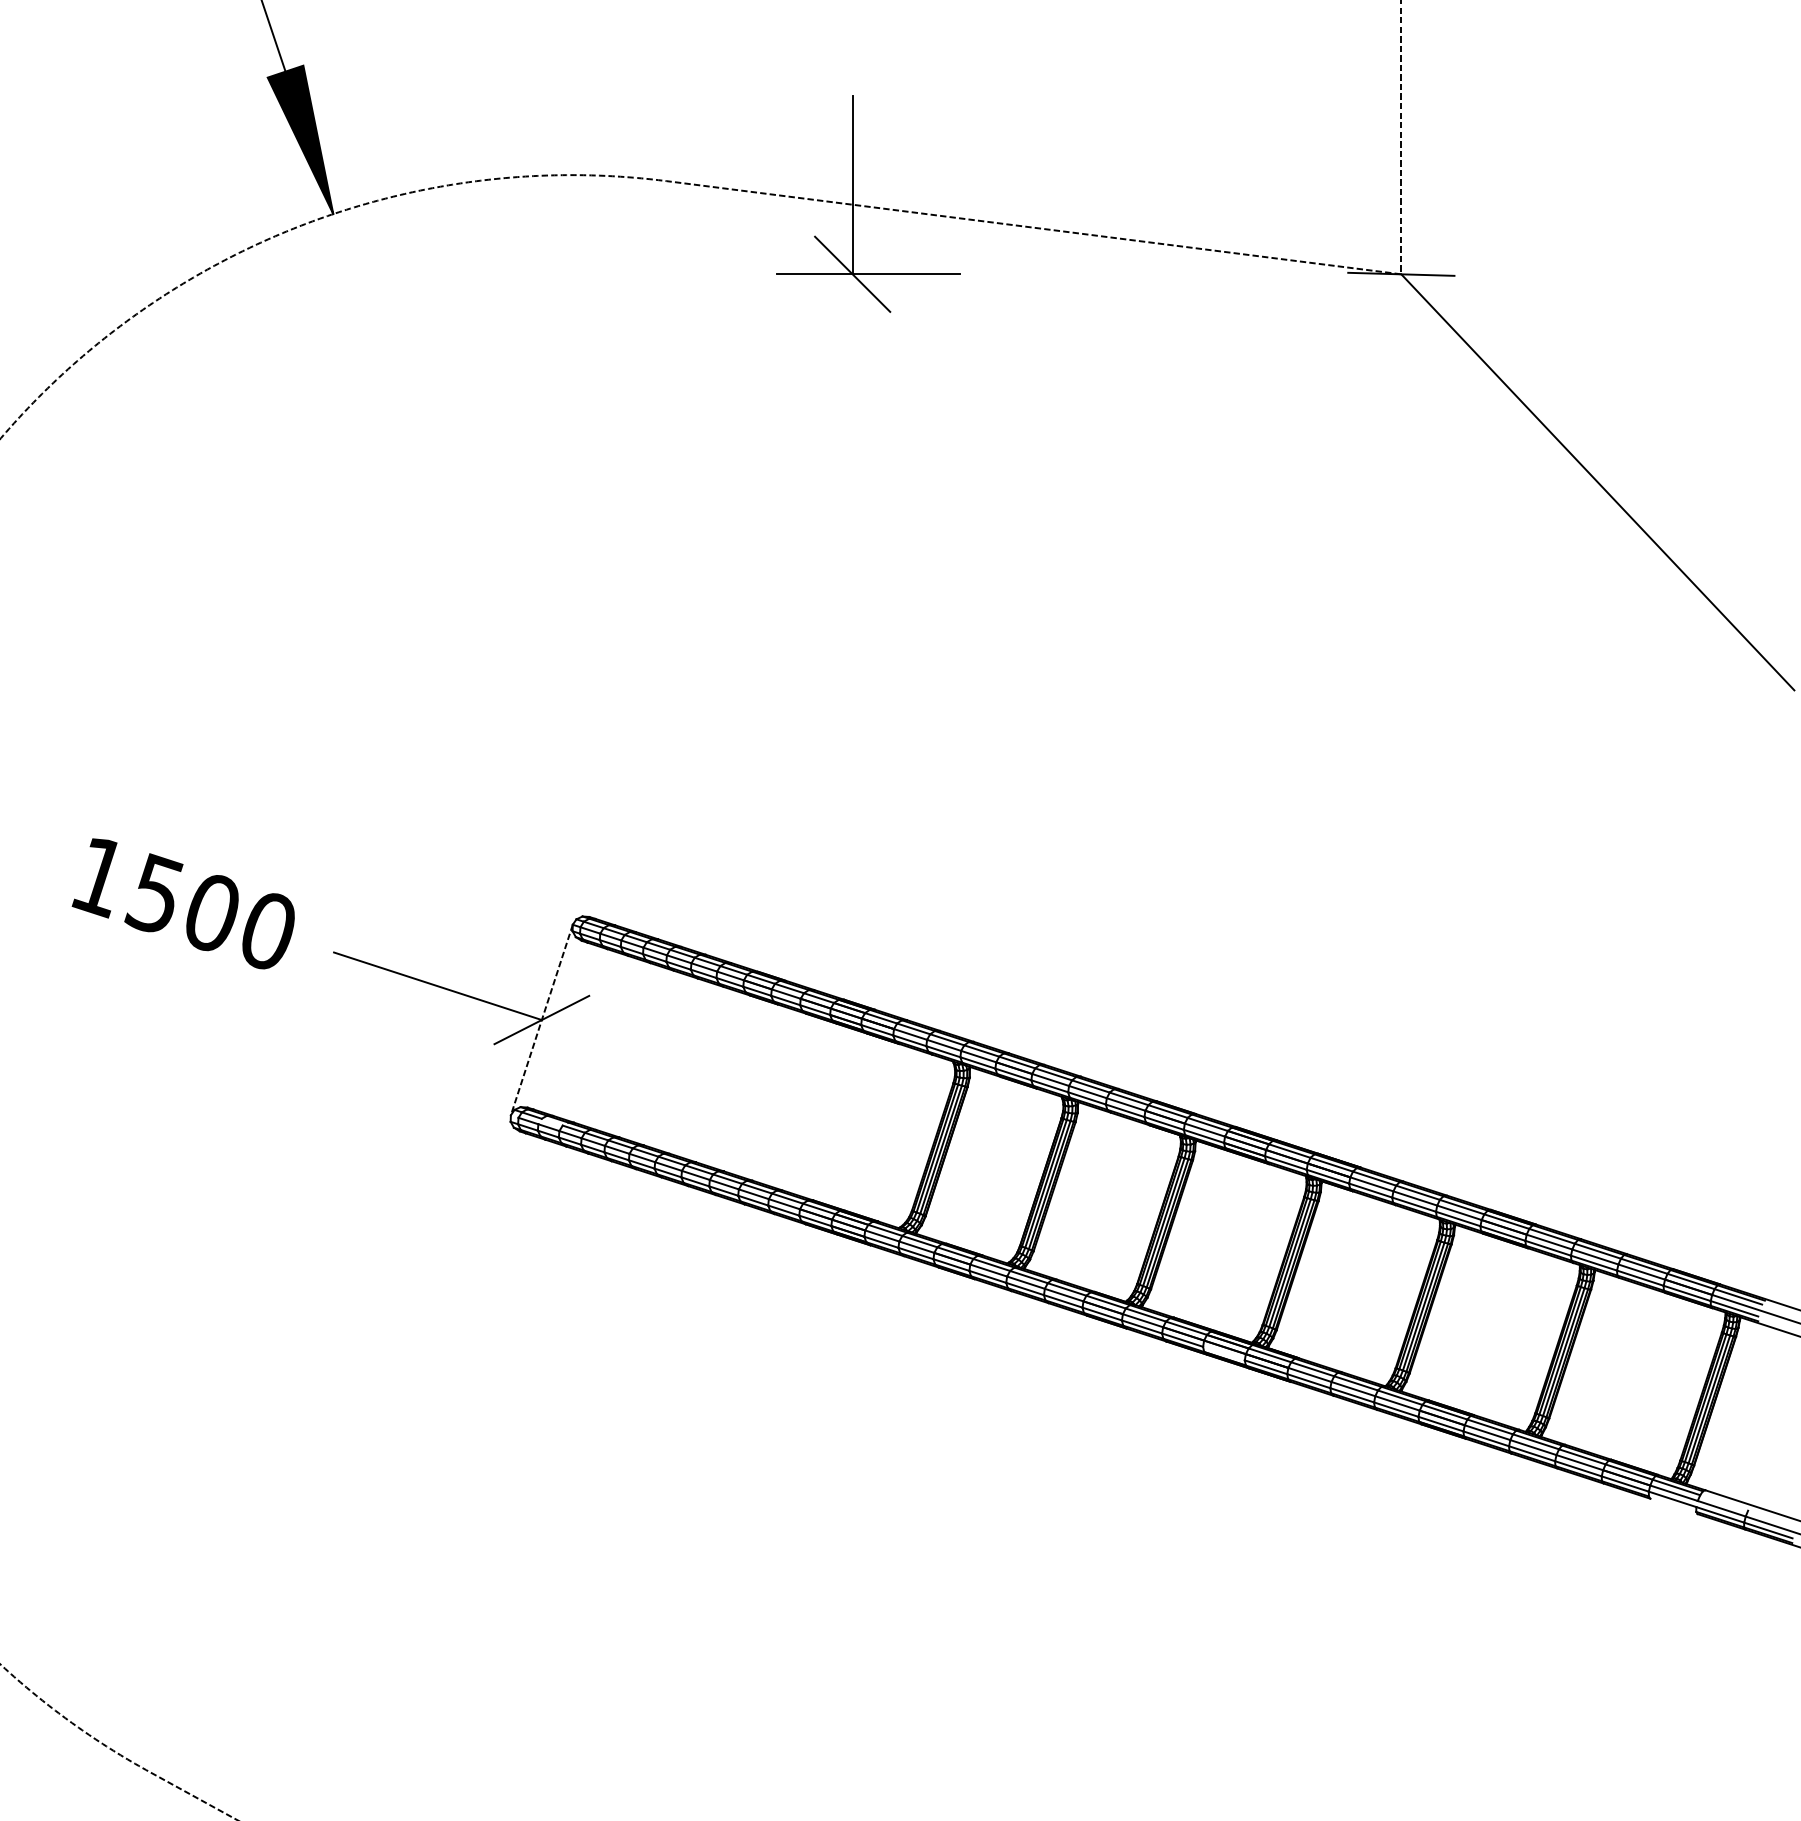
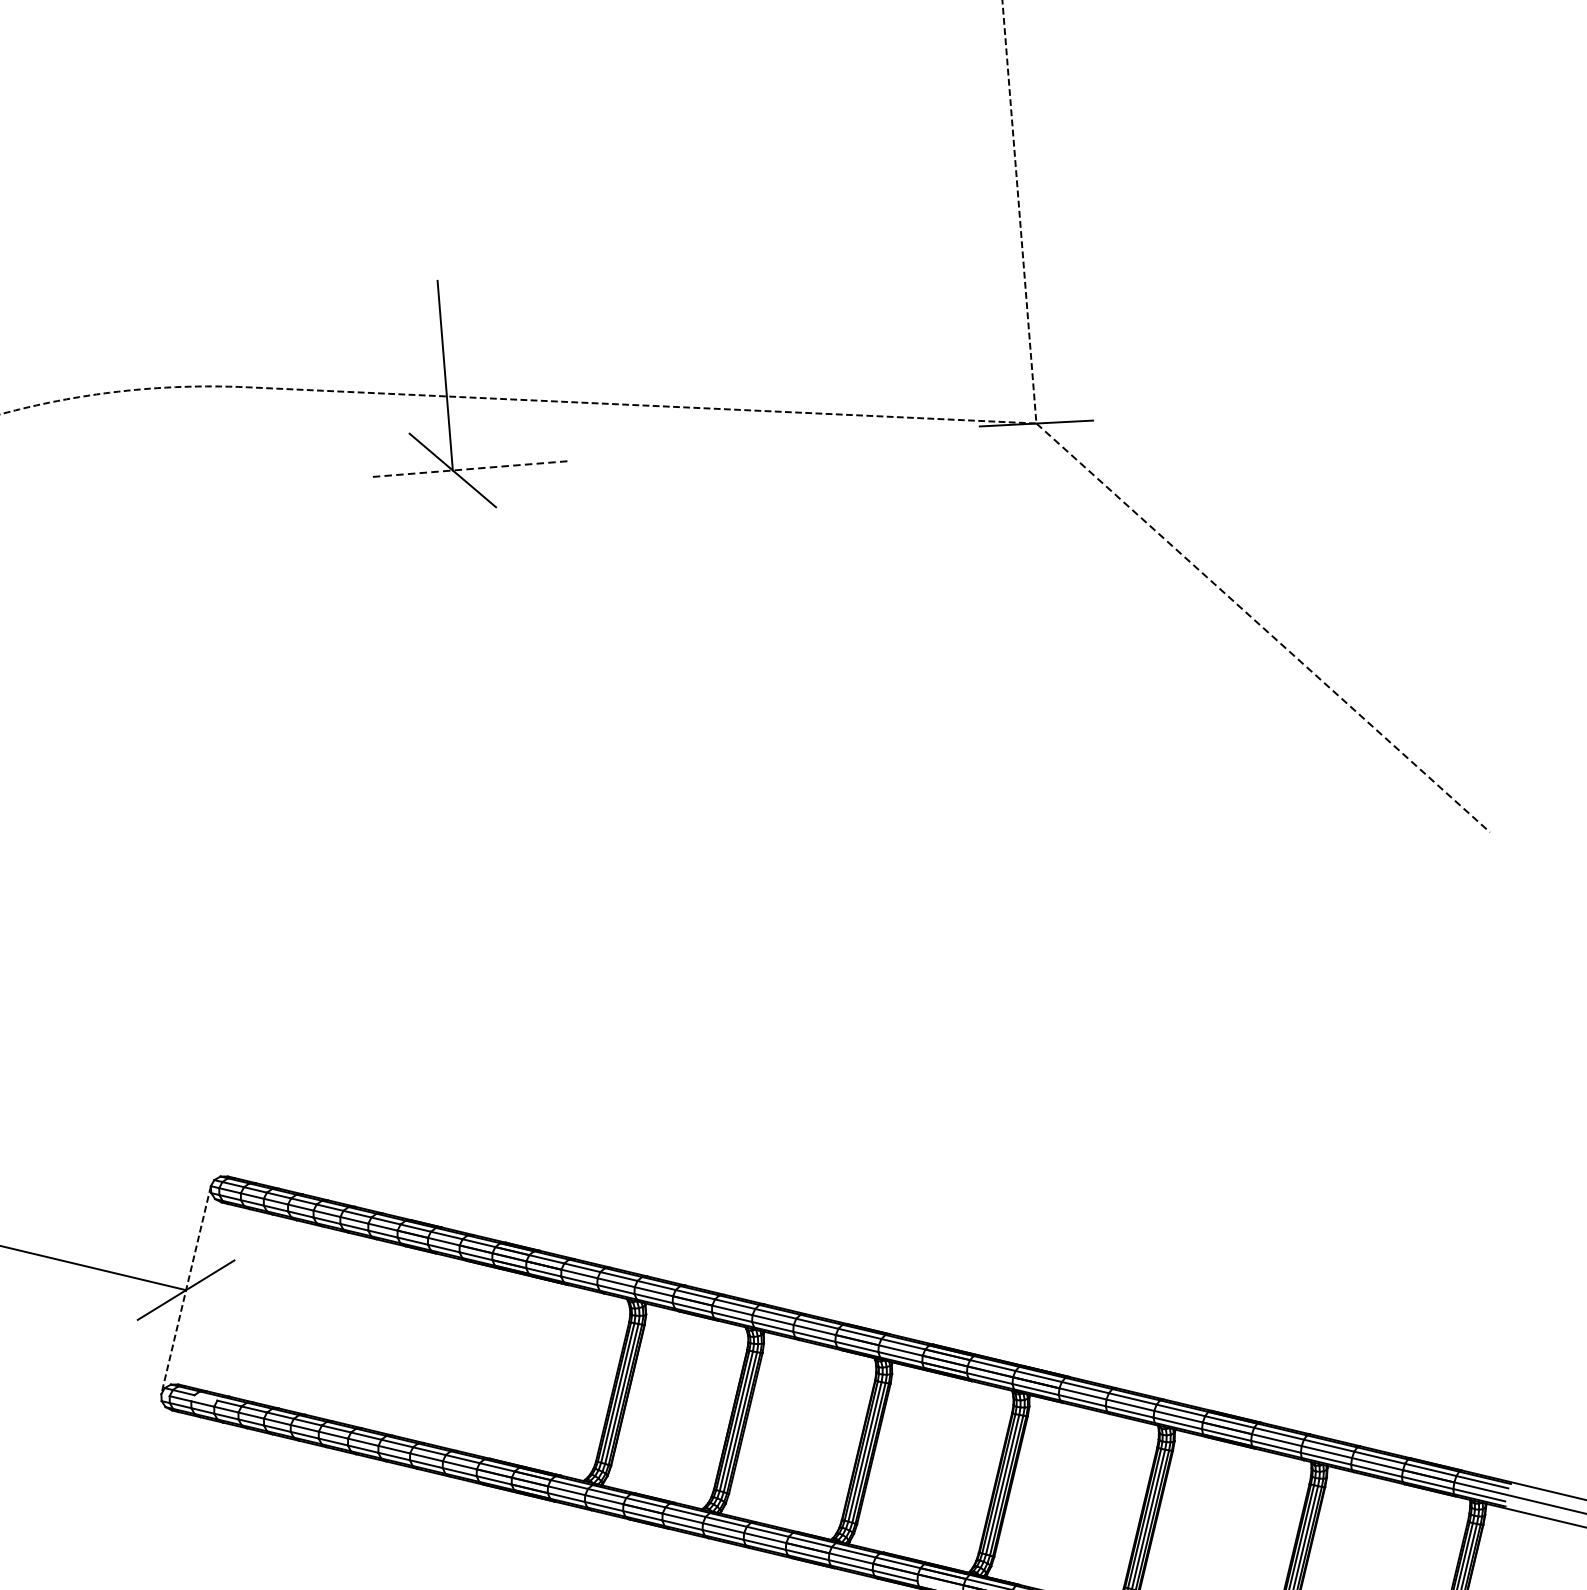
line: (868, 274) -> (469, 469), solid -> dashed
line: (1598, 482) -> (1263, 628), solid -> dashed

